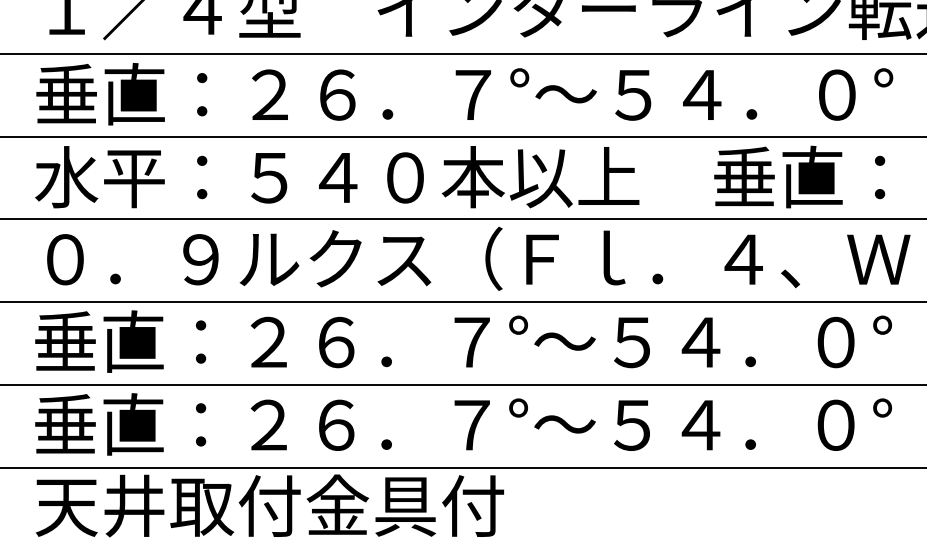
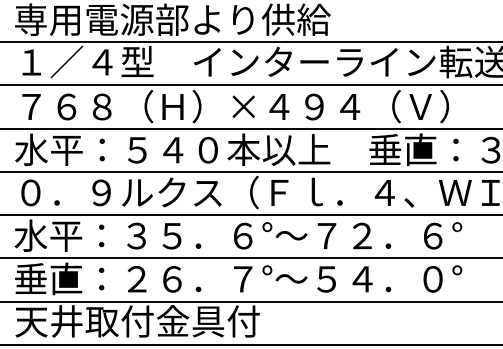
text: (463, 94) -> (238, 106), 垂直：２６．７°～５４．０° -> ７６８（Ｈ）×４９４（Ｖ）
text: (444, 341) -> (228, 235), 垂直：２６．７°～５４．０° -> 水平：３５．６°～７２．６°

